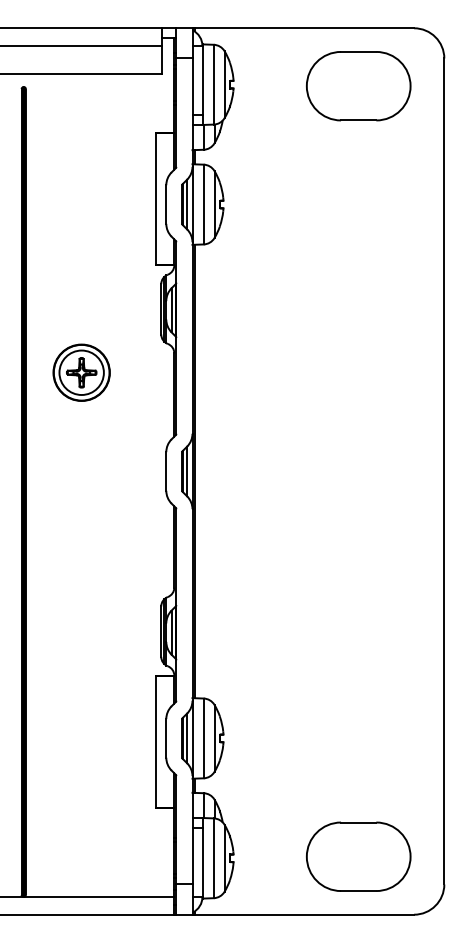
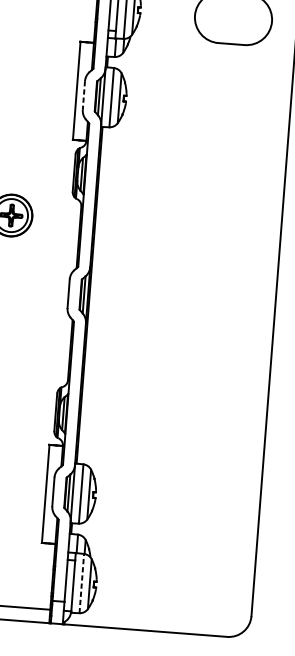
line: (166, 205) -> (84, 96), solid -> dashed
part: (358, 856) -> (189, 590), removed
line: (213, 858) -> (81, 583), solid -> dashed

